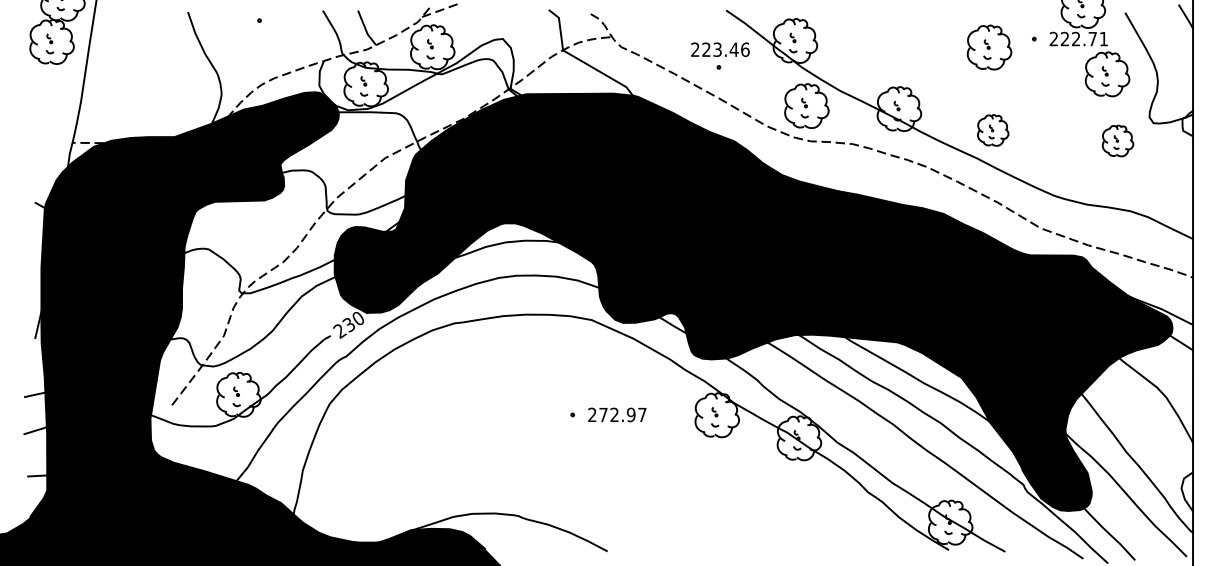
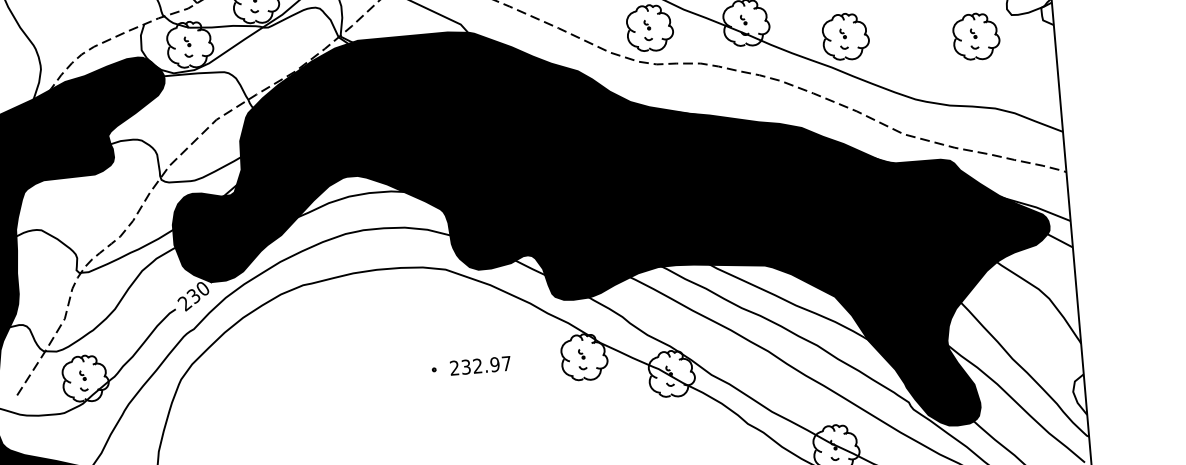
part: (992, 130) -> (844, 36), size x1.43
part: (1117, 140) -> (975, 36), size x1.43
text: (603, 414) -> (466, 366), 272.97 -> 232.97

